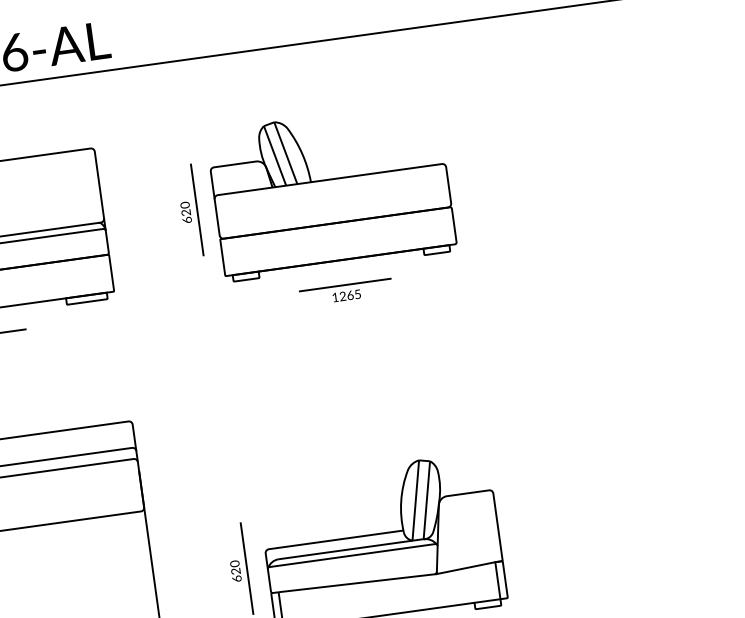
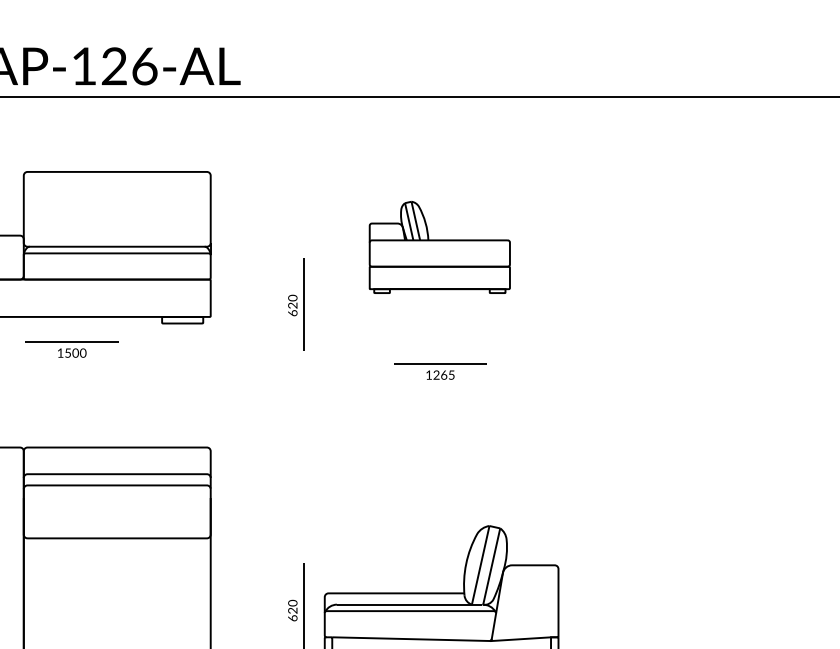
part: (331, 191) -> (439, 247), size x0.6
part: (189, 211) -> (296, 304), moved
part: (346, 292) -> (440, 371), moved

